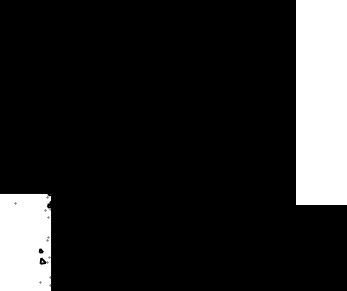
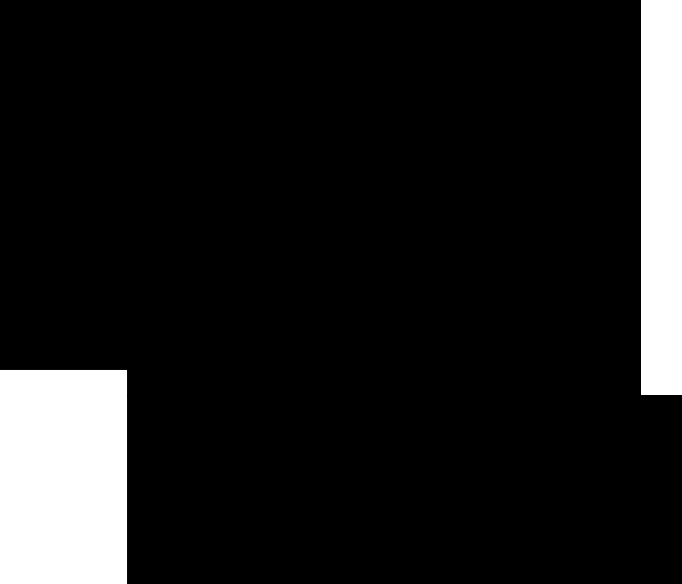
hatch: (32, 238) -> (87, 464), removed

